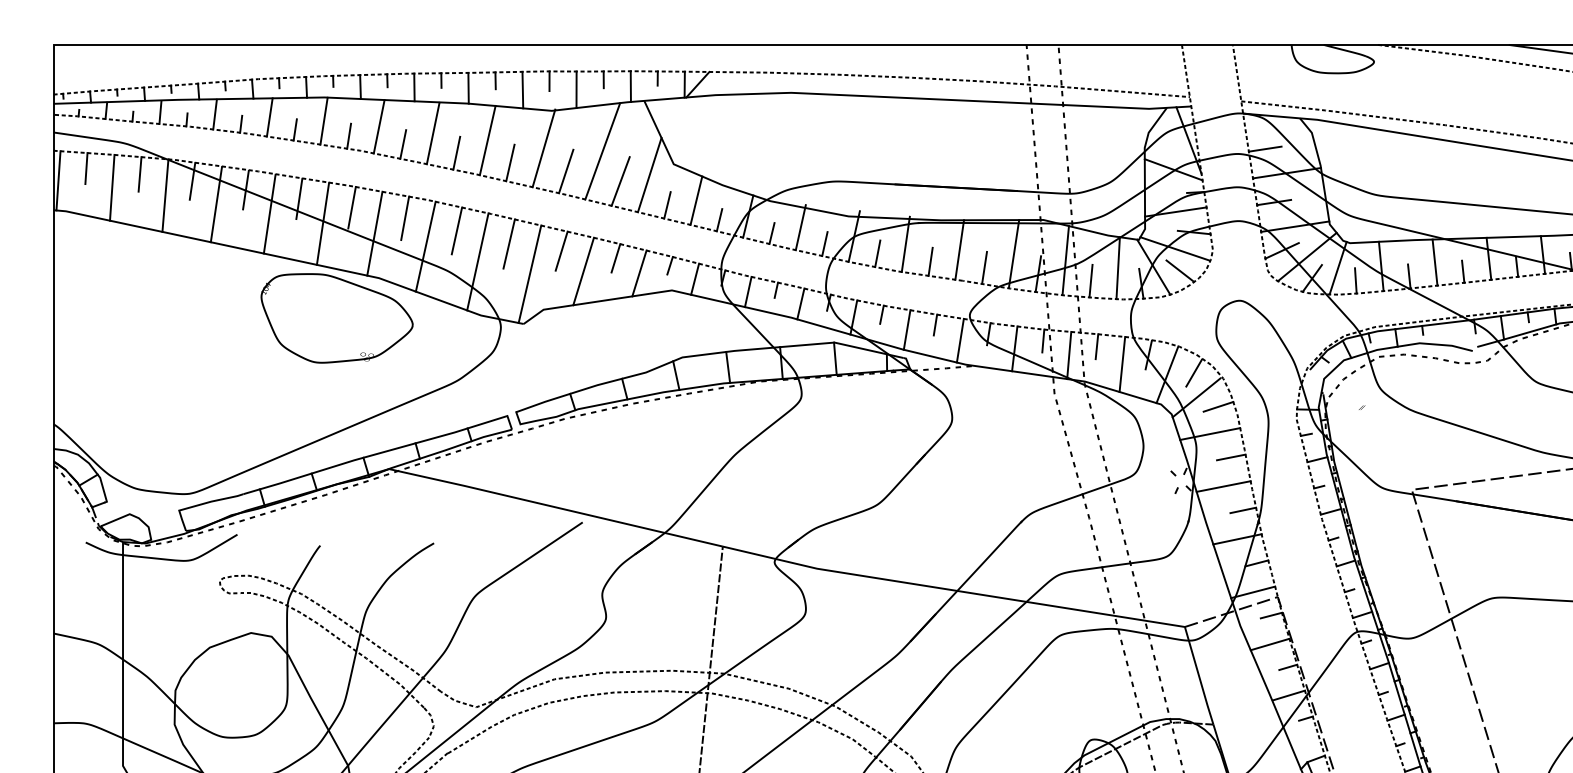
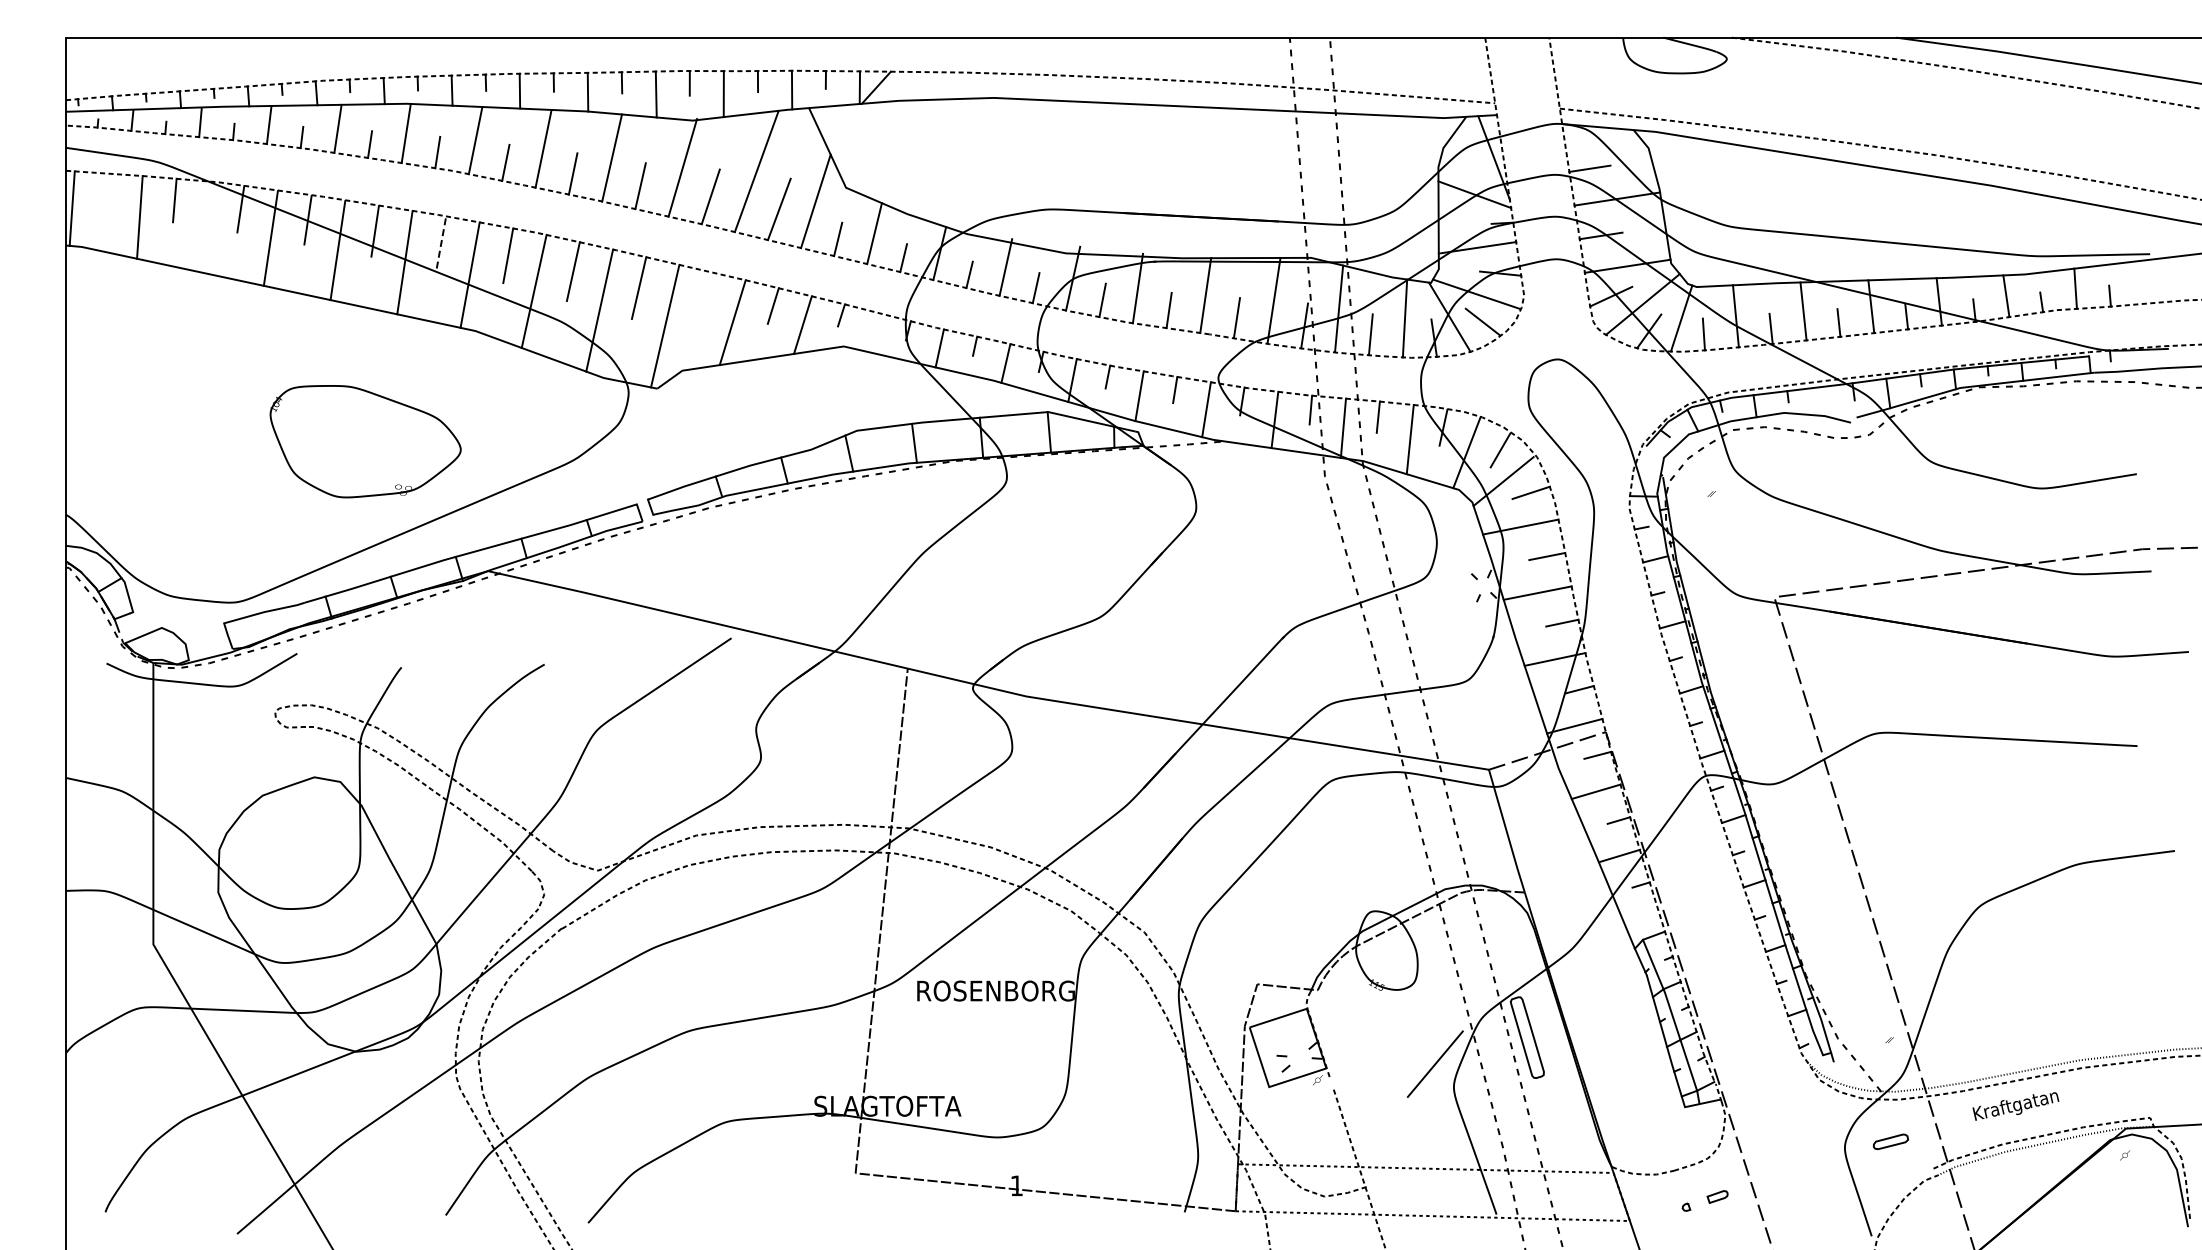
line: (86, 168) -> (107, 192), removed
line: (165, 195) -> (206, 226), removed
line: (352, 207) -> (441, 242), solid -> dashed
line: (561, 250) -> (704, 296), removed
line: (694, 278) -> (872, 331), removed
part: (336, 318) -> (365, 441), moved

